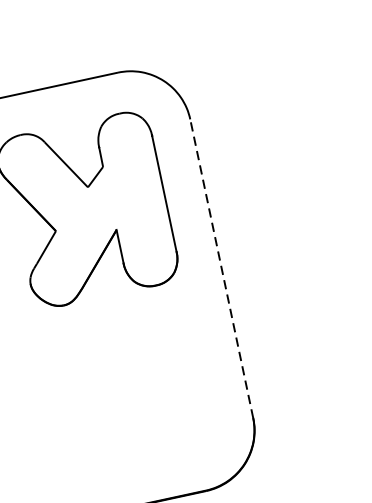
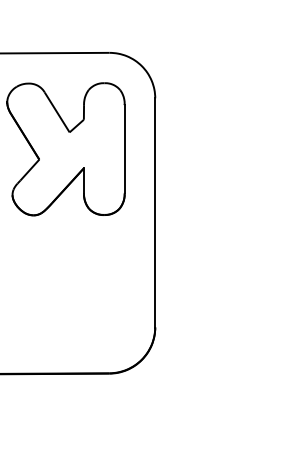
line: (221, 268) -> (155, 212), dashed -> solid

